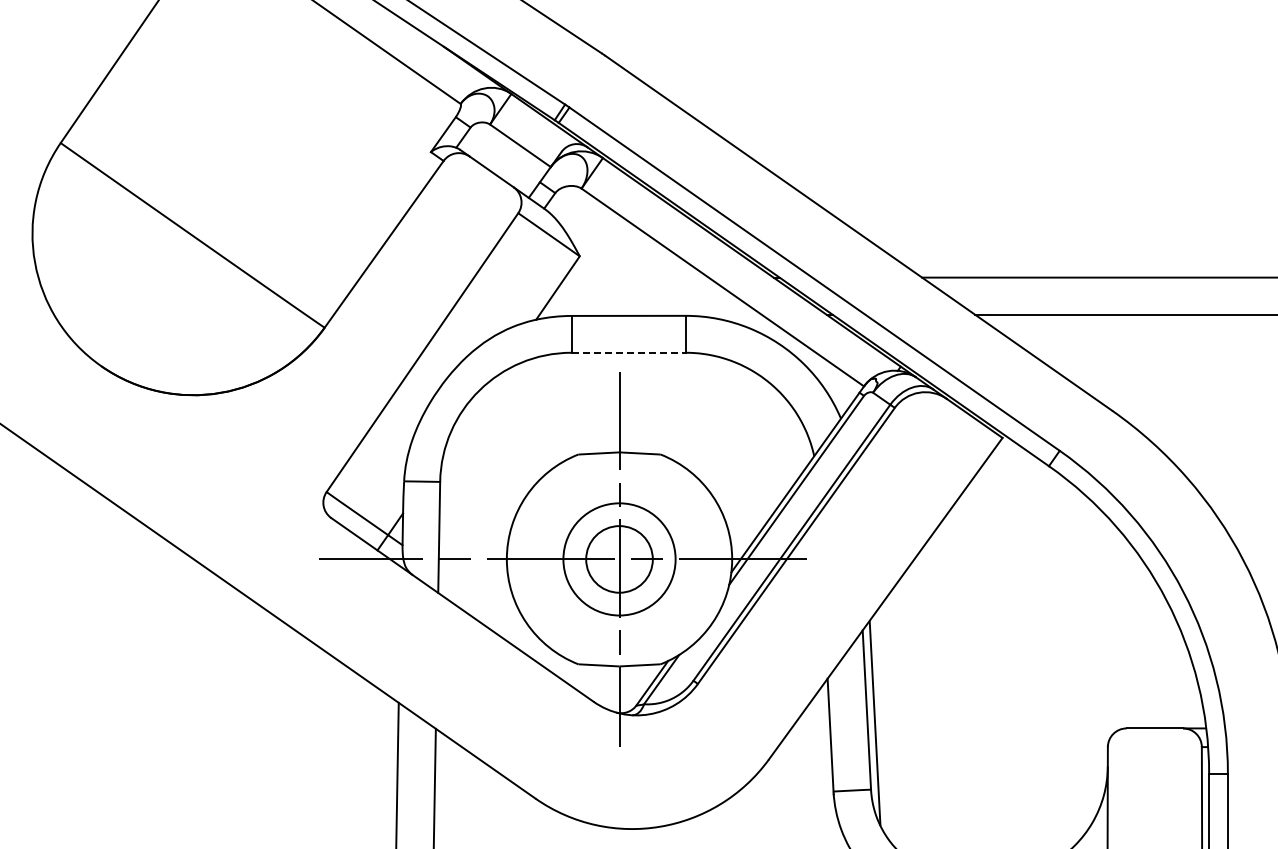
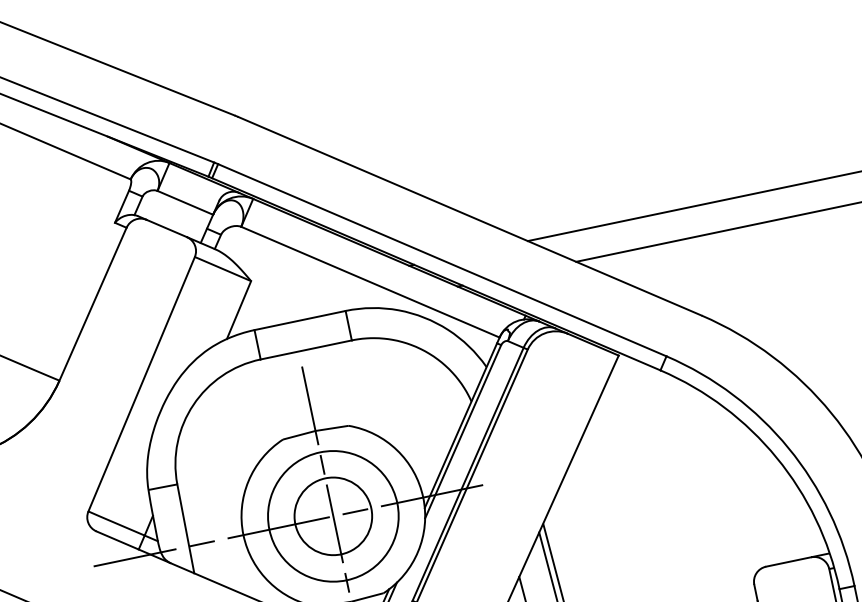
line: (629, 352) -> (306, 349), dashed -> solid
circle: (619, 559) -> (333, 516), size x1.43
circle: (619, 559) -> (333, 516), size x1.43

